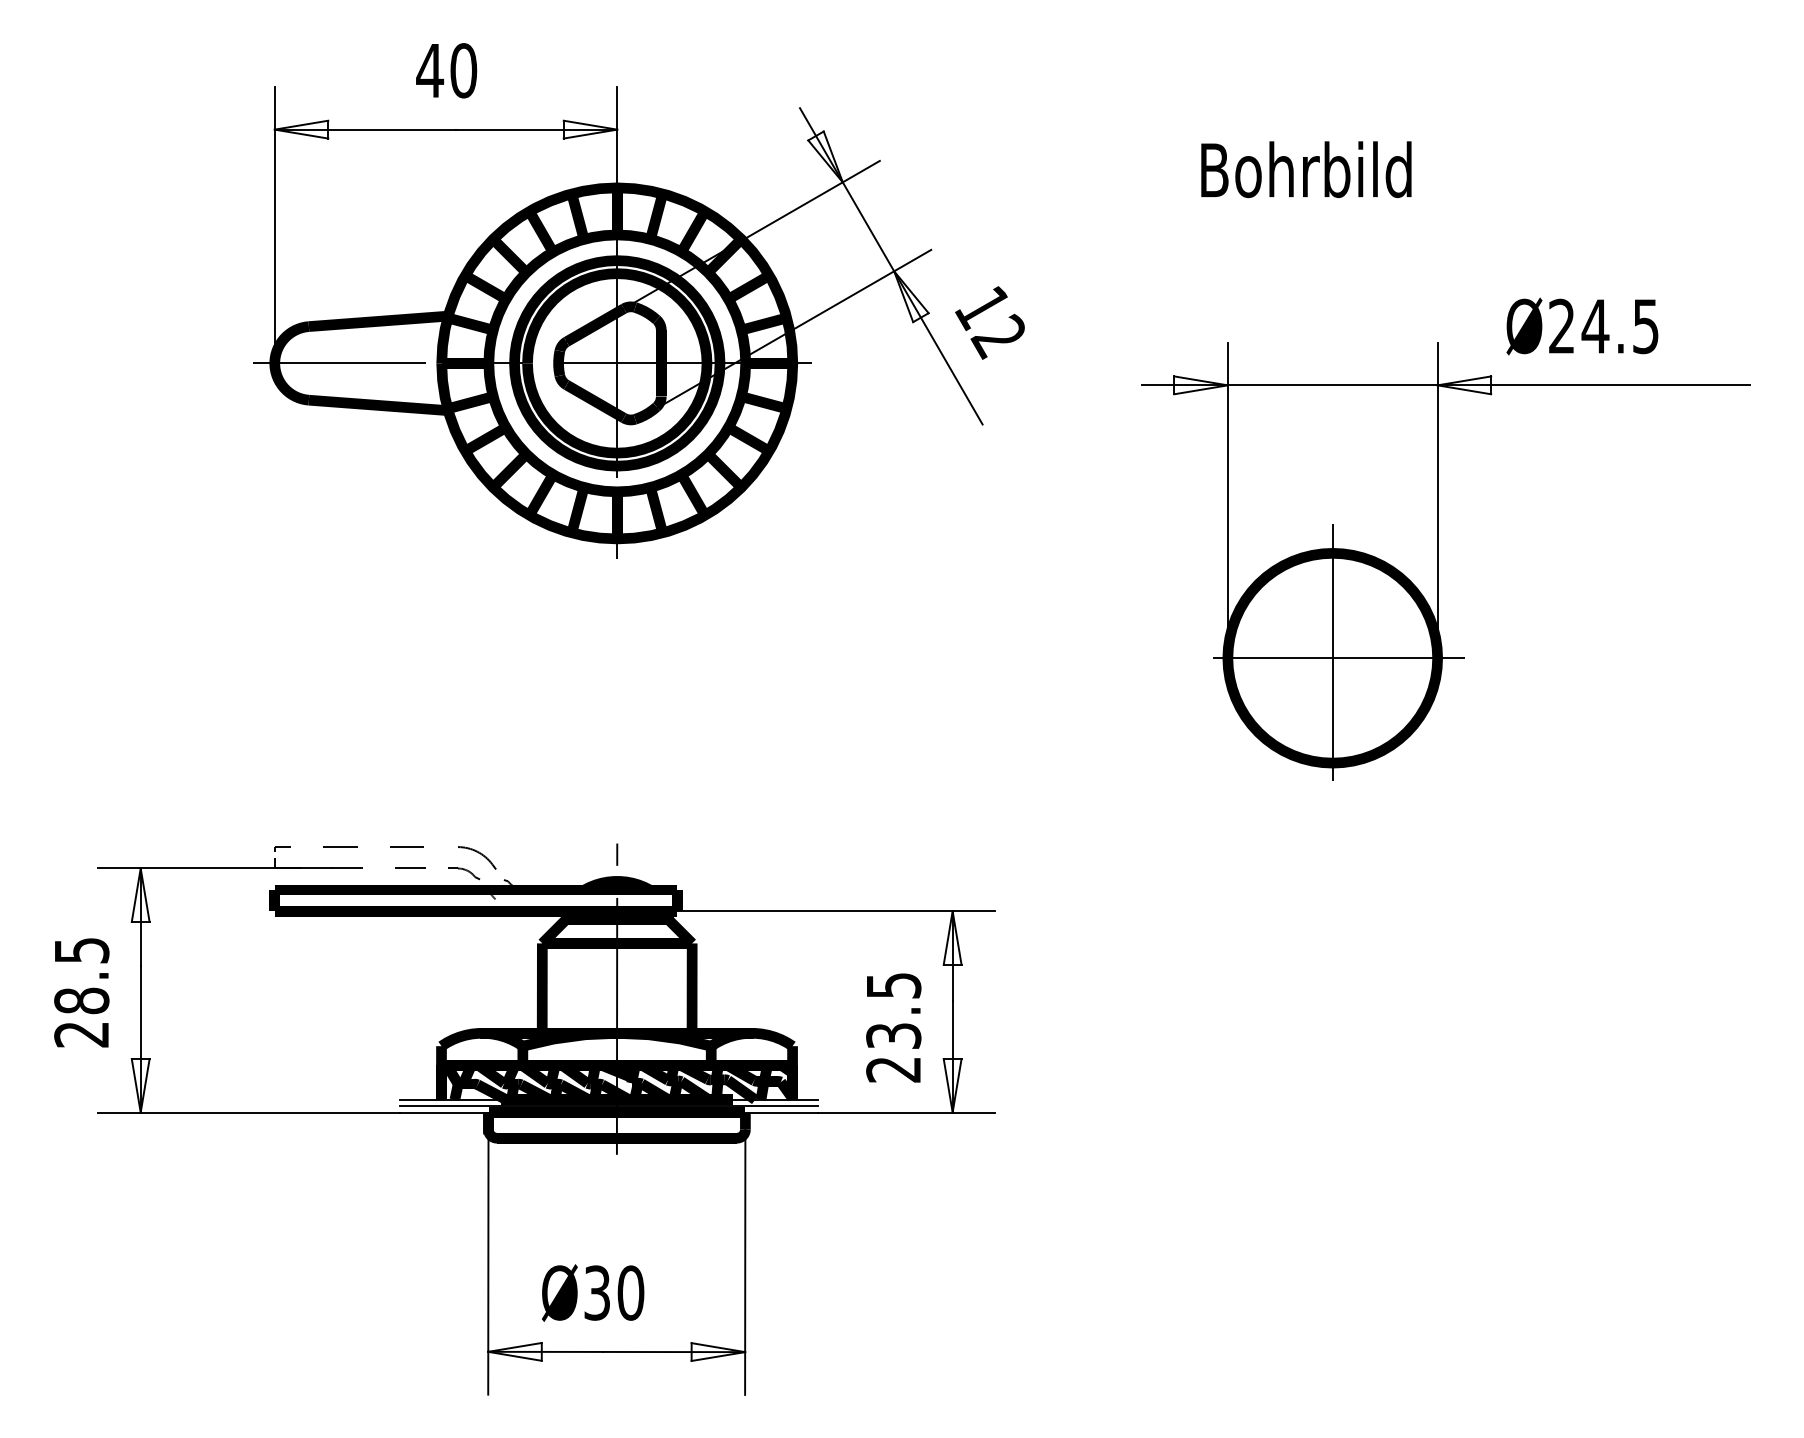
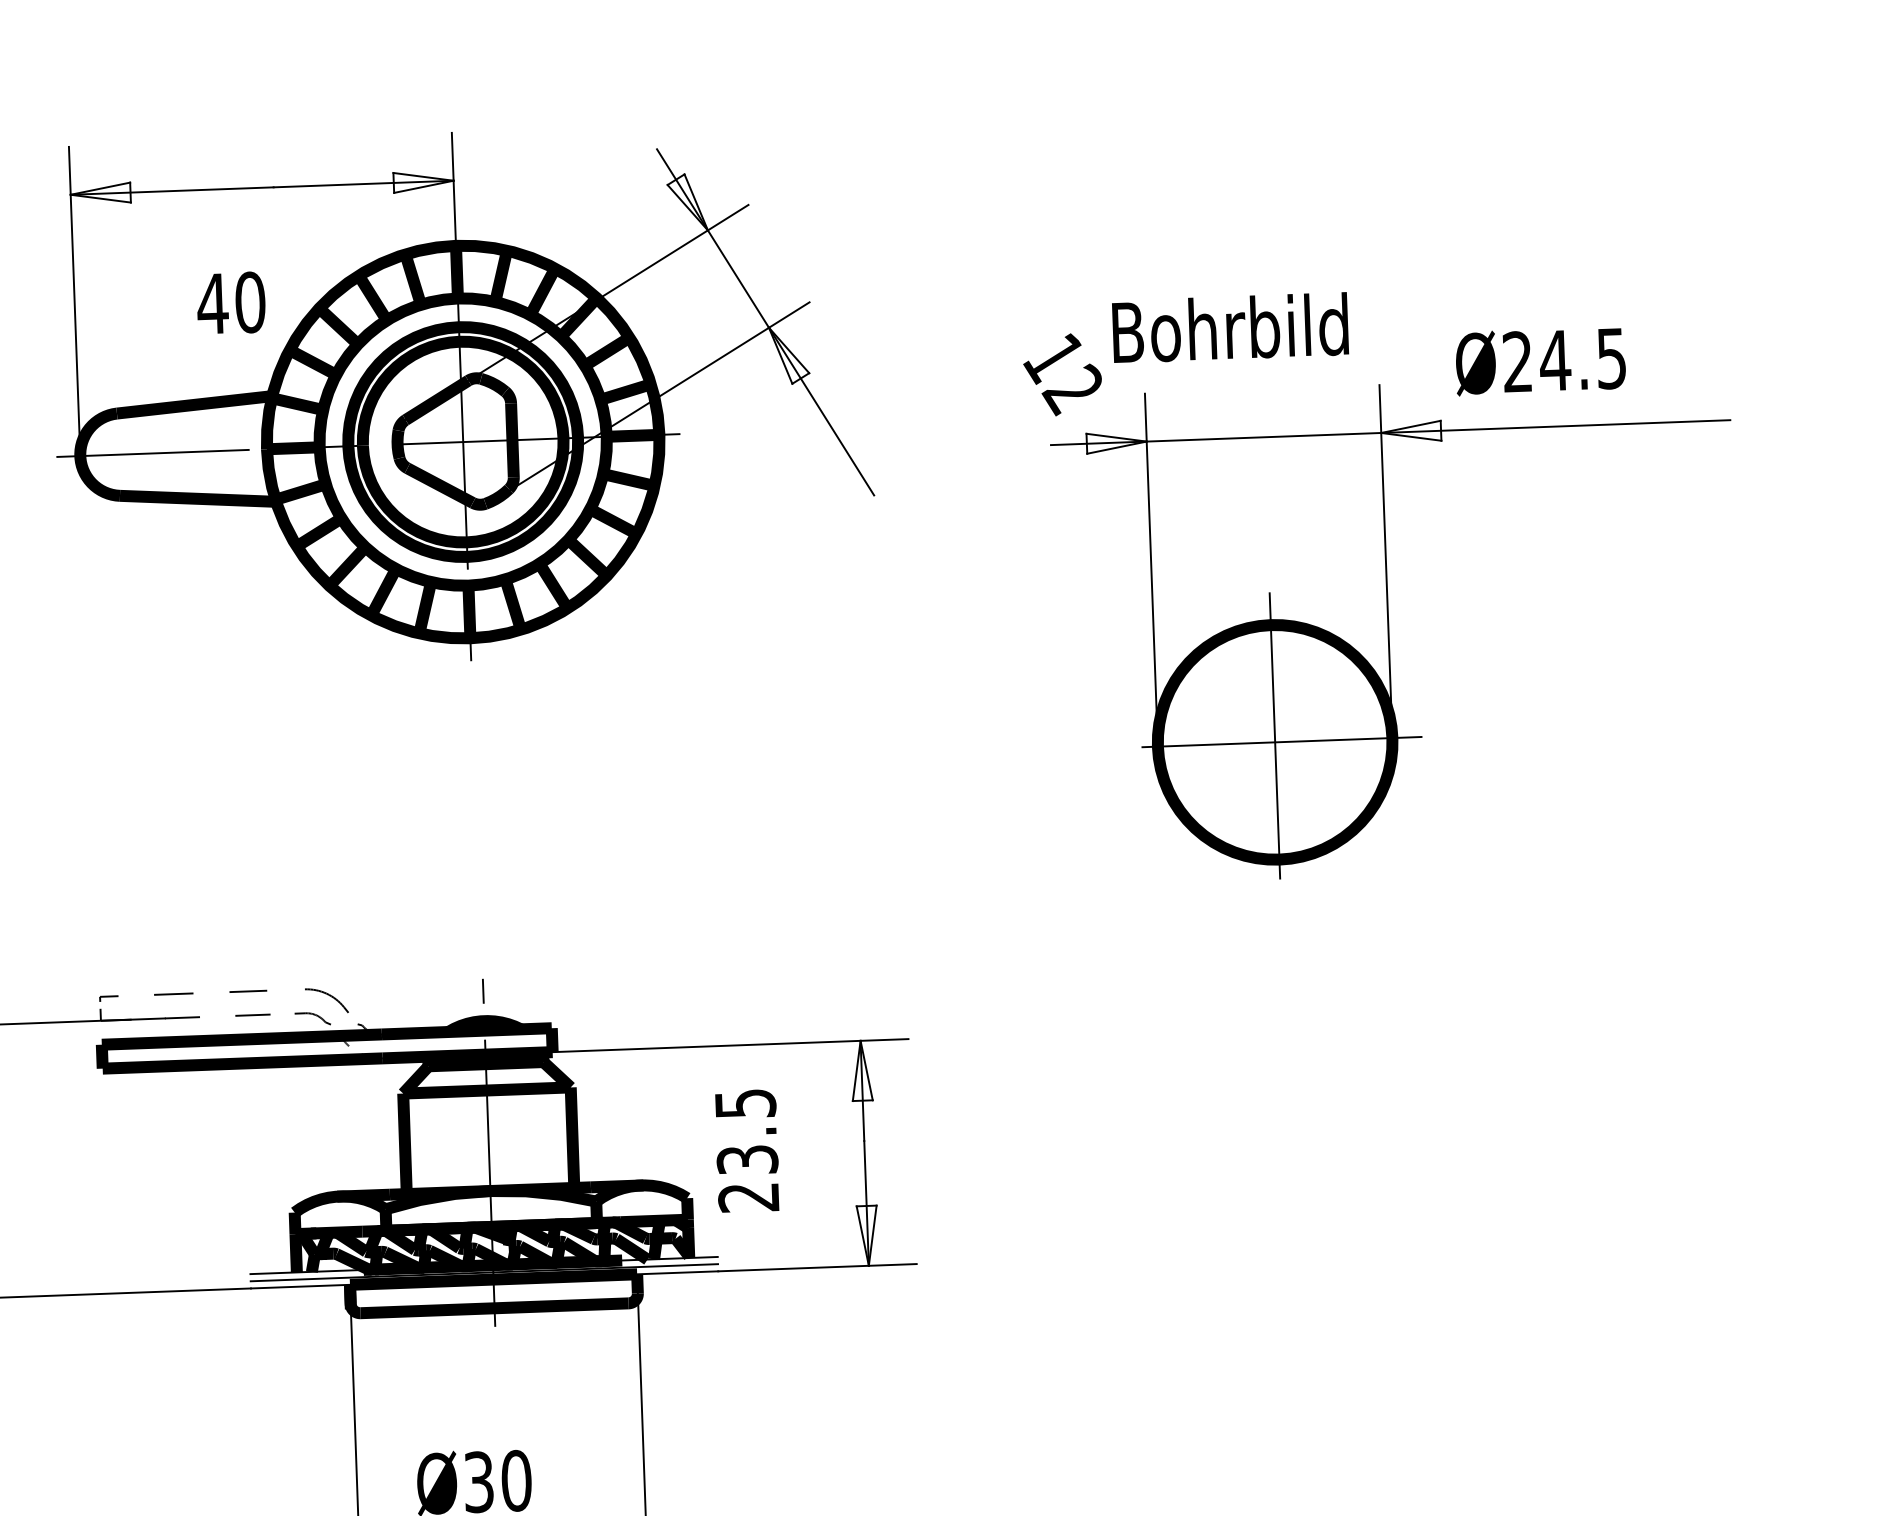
text: (446, 70) -> (231, 302), moved
text: (1306, 169) -> (1230, 327), moved
text: (989, 322) -> (1062, 374), moved
text: (893, 1027) -> (746, 1150), moved

